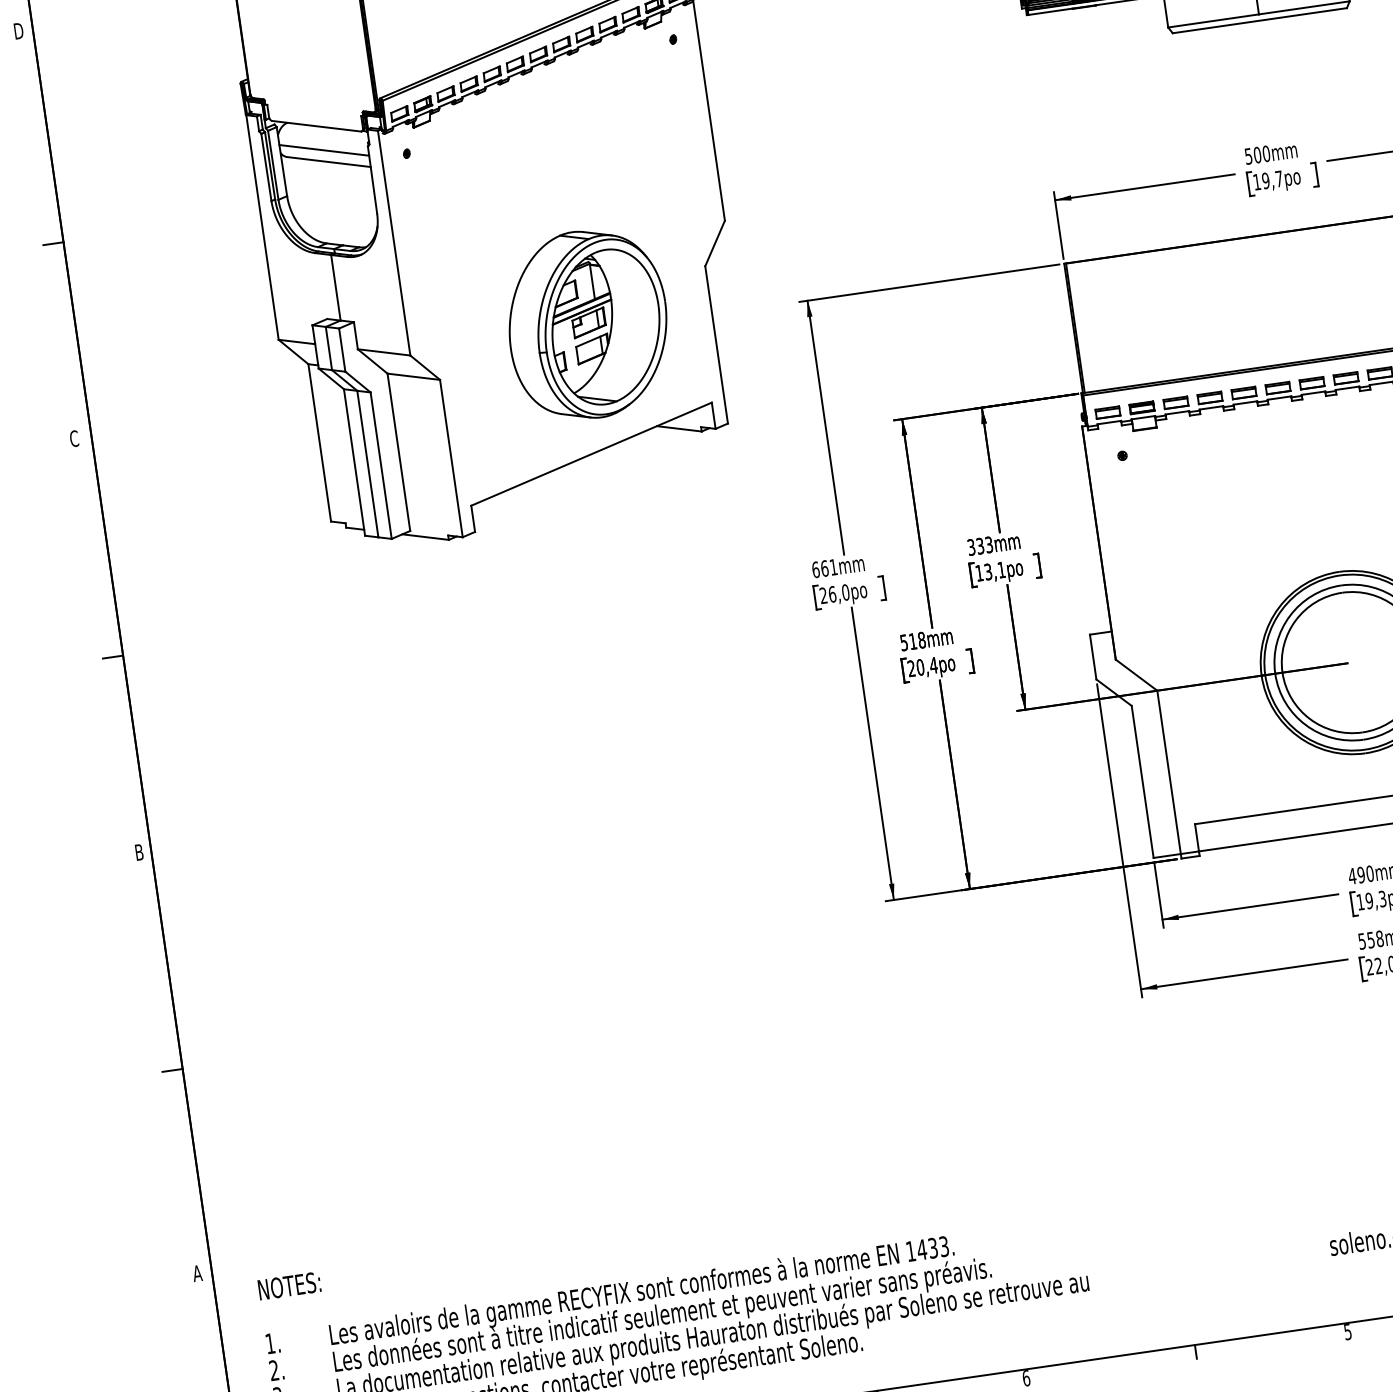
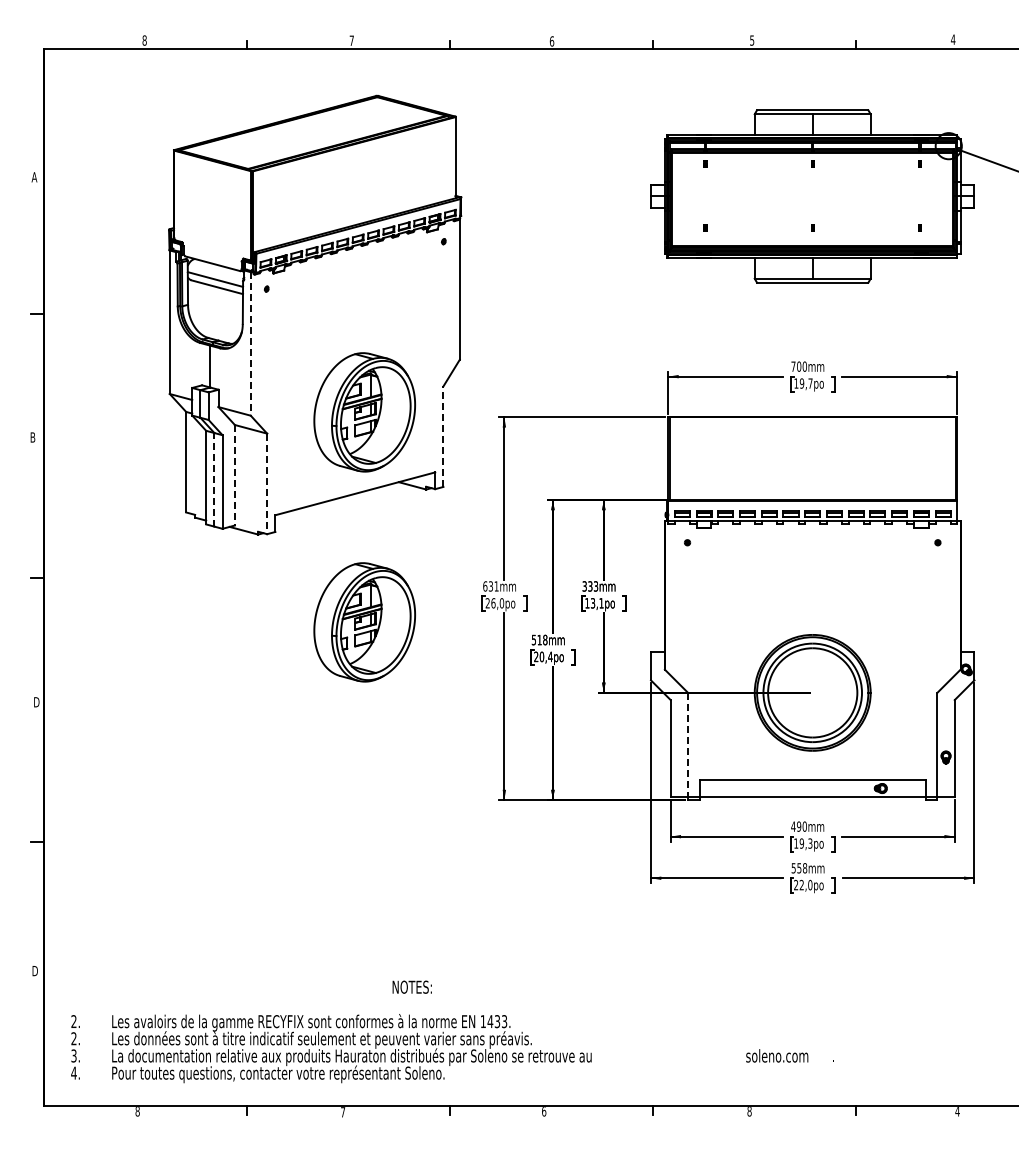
text: (18, 31) -> (34, 177), D -> A
text: (1248, 156) -> (793, 366), 500mm -> 700mm
line: (393, 242) -> (250, 343), solid -> dashed
line: (716, 344) -> (443, 436), solid -> dashed
text: (73, 438) -> (32, 437), C -> B
line: (398, 452) -> (234, 475), solid -> dashed
line: (452, 459) -> (267, 484), solid -> dashed
line: (367, 463) -> (214, 479), solid -> dashed
text: (824, 568) -> (490, 586), 661mm -> 631mm
part: (634, 653) -> (364, 622), added
line: (1169, 772) -> (688, 745), solid -> dashed
text: (141, 852) -> (37, 702), B -> D
text: (197, 1274) -> (34, 971), A -> D
text: (288, 1285) -> (411, 986), moved
text: (1347, 1332) -> (749, 1111), 5 -> 8
text: (269, 1343) -> (73, 1021), 1. -> 2.

